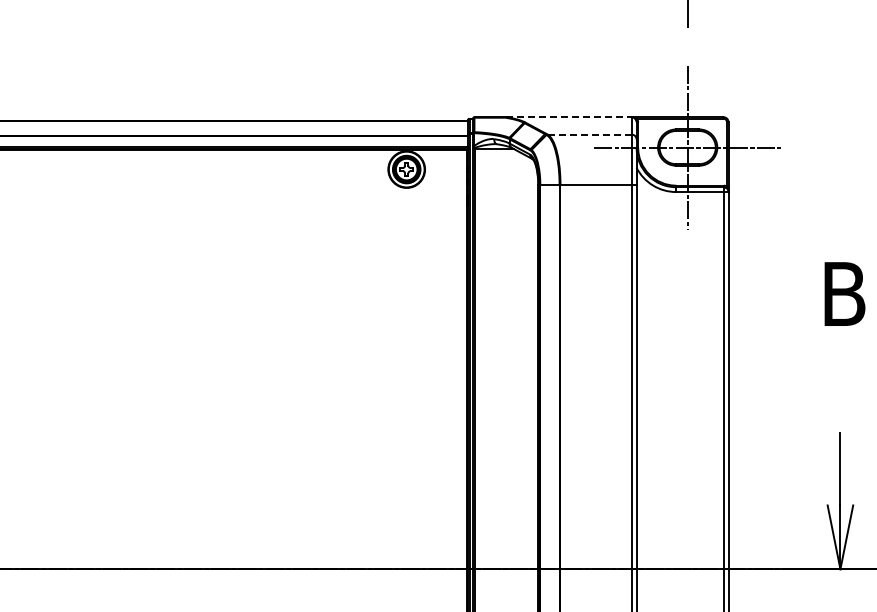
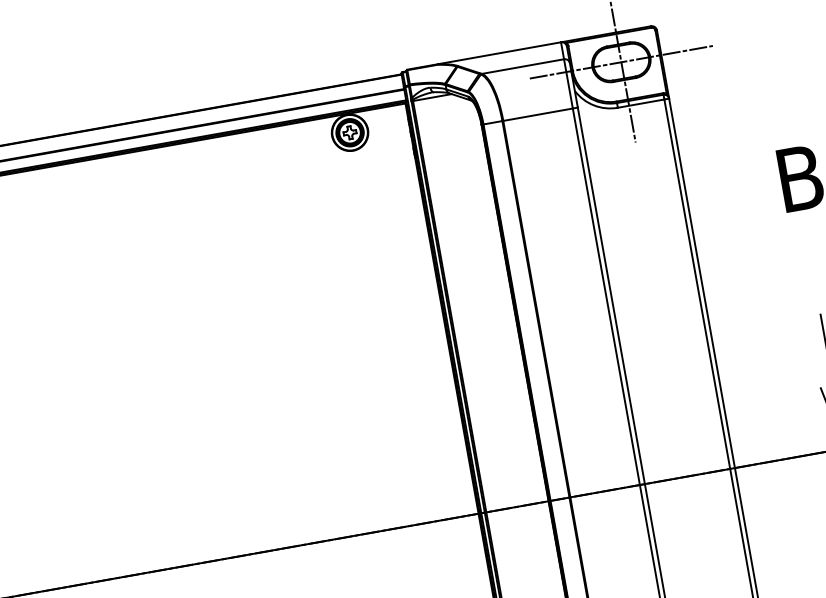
line: (568, 117) -> (499, 53), dashed -> solid
line: (589, 134) -> (522, 66), dashed -> solid

